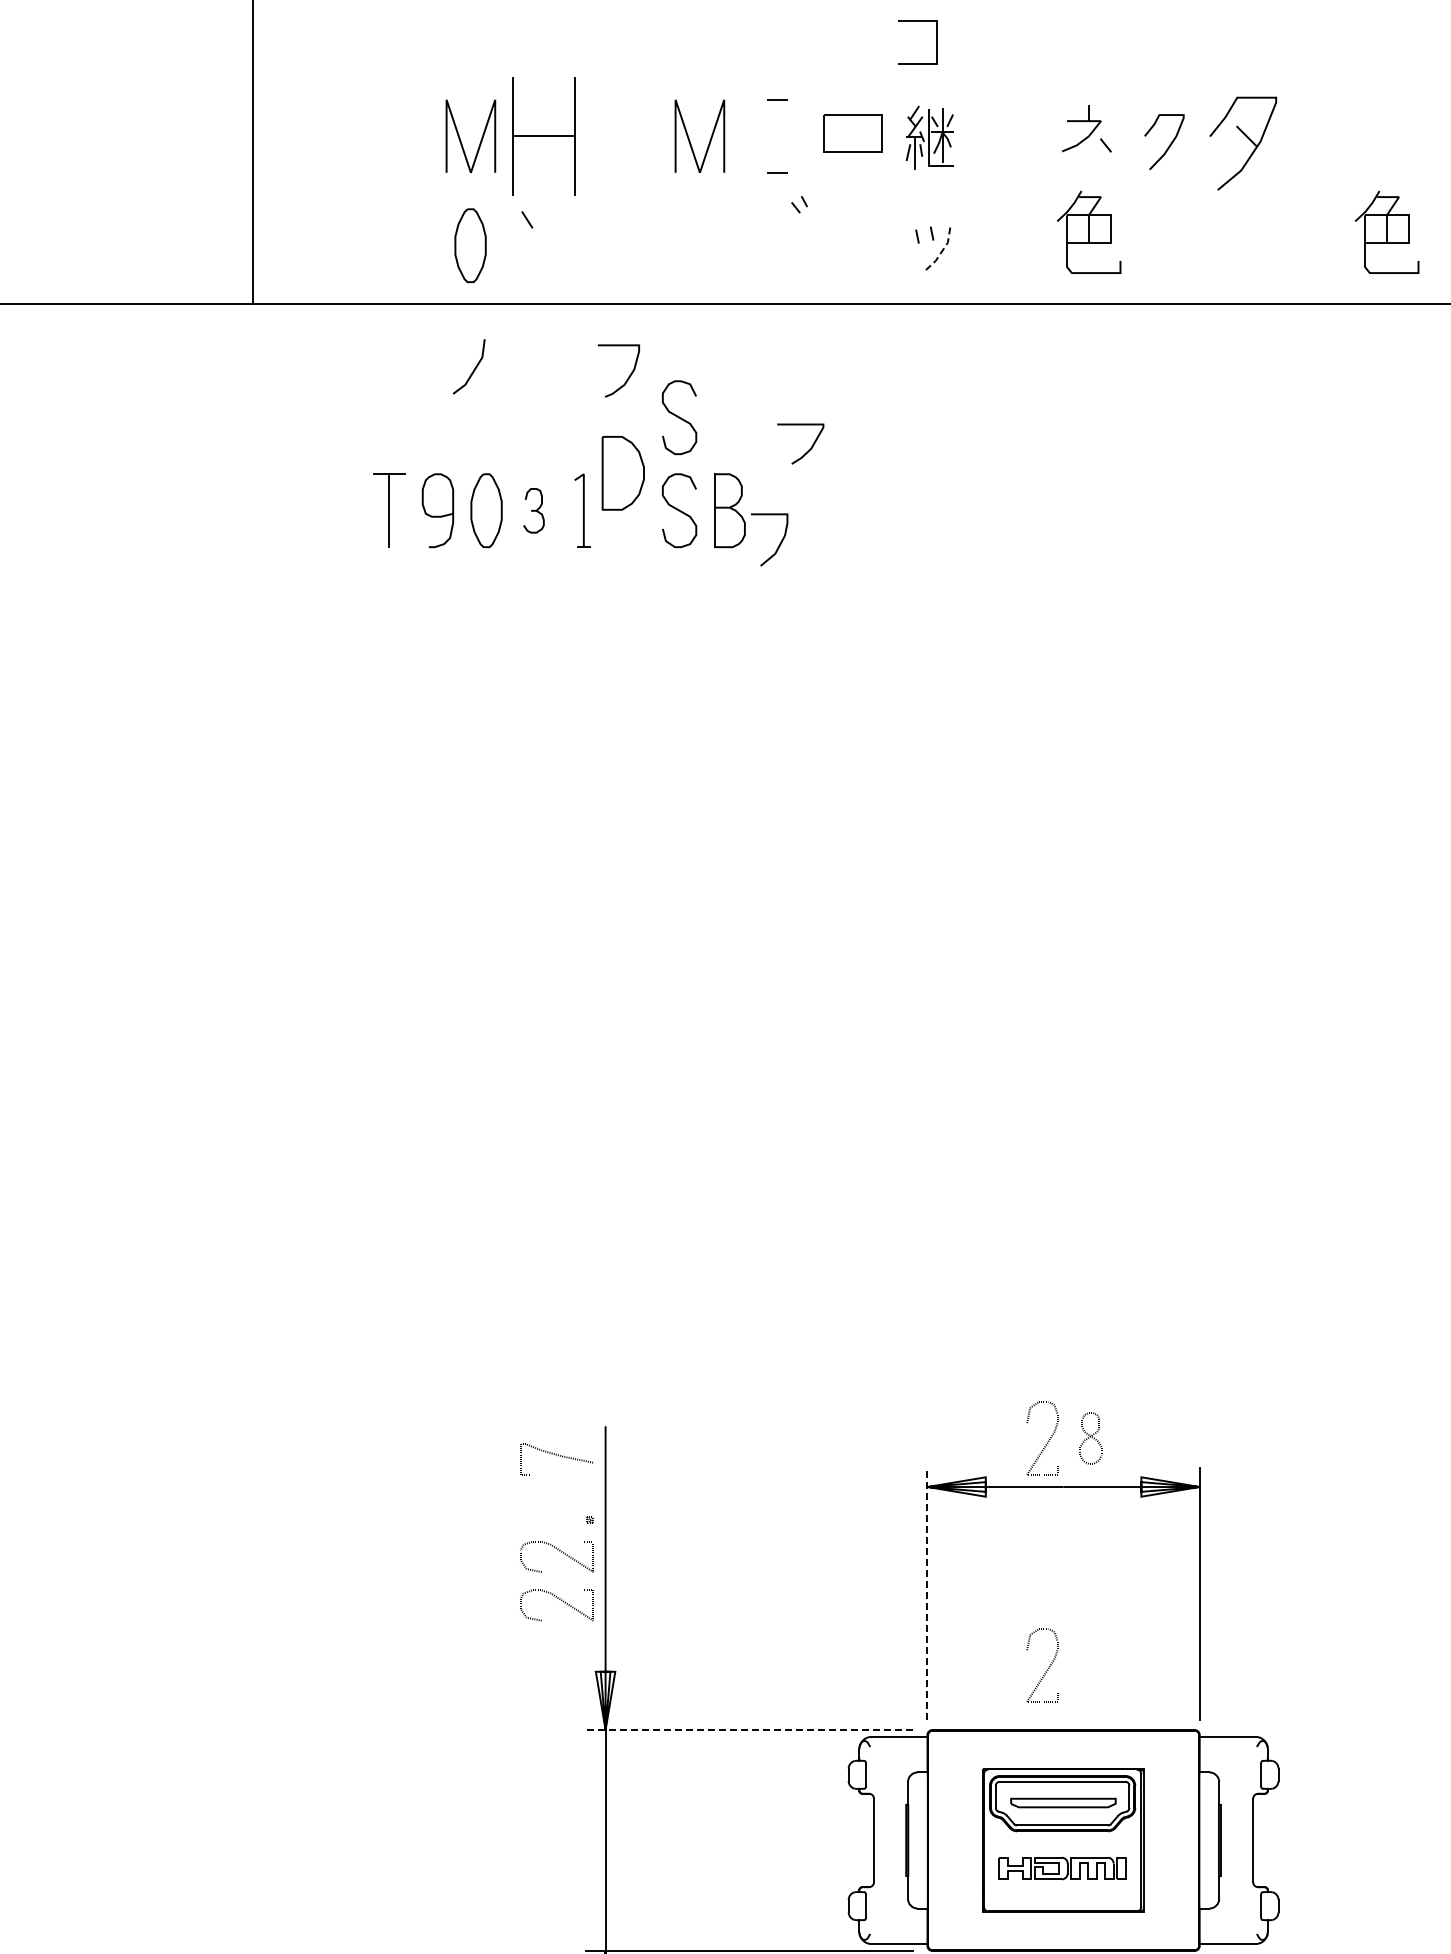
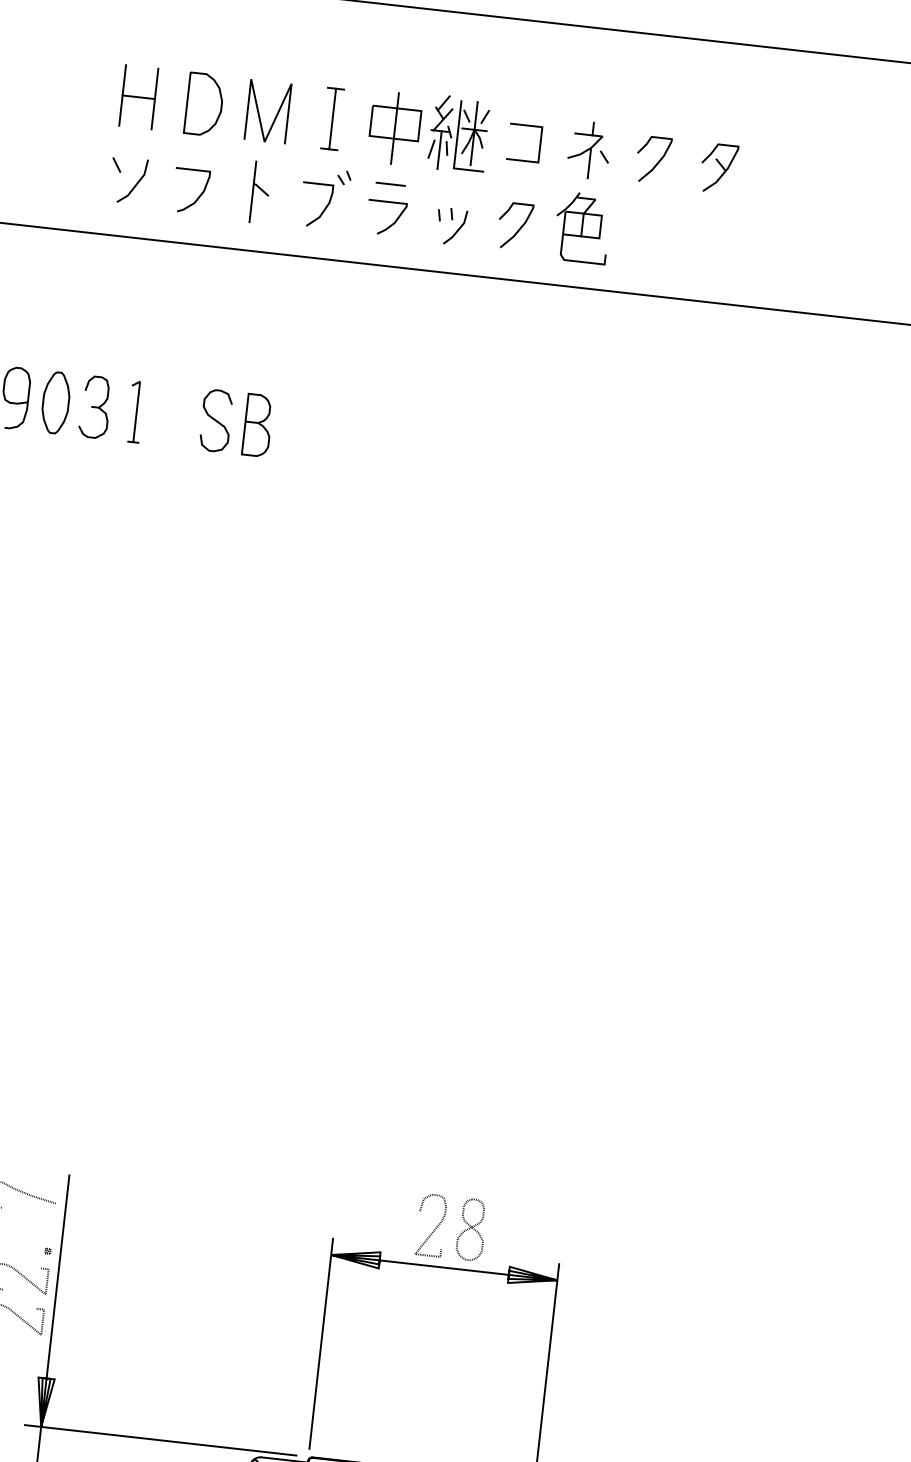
line: (936, 42) -> (539, 144), moved
line: (777, 135) -> (332, 118), added
part: (544, 136) -> (138, 97), size x0.62
line: (460, 137) -> (69, 90), removed
part: (929, 137) -> (458, 134), size x1.43
line: (853, 138) -> (395, 127), added
part: (1243, 143) -> (718, 168), size x0.62
line: (1088, 154) -> (589, 163), added
line: (855, 206) -> (390, 184), added
part: (1386, 231) -> (829, 254), removed
part: (702, 233) -> (261, 192), added
curve: (1013, 242) -> (518, 229), added
part: (470, 245) -> (67, 181), removed
line: (942, 250) -> (458, 229), dashed -> solid
line: (473, 369) -> (135, 183), moved
curve: (628, 376) -> (198, 196), moved
curve: (679, 417) -> (224, 343), removed
curve: (807, 450) -> (391, 224), moved
part: (622, 473) -> (203, 104), moved
part: (533, 510) -> (94, 407), size x1.67
curve: (779, 543) -> (324, 209), moved
part: (1090, 1438) -> (471, 1229), size x1.43
line: (927, 1593) -> (321, 1343), dashed -> solid
curve: (1046, 1669) -> (413, 1417), removed
line: (749, 1730) -> (160, 1440), dashed -> solid

